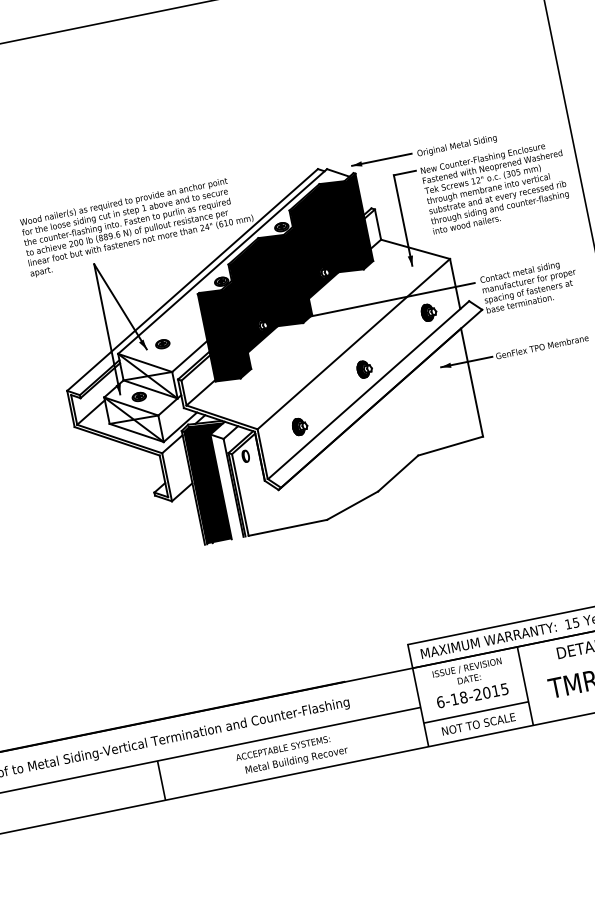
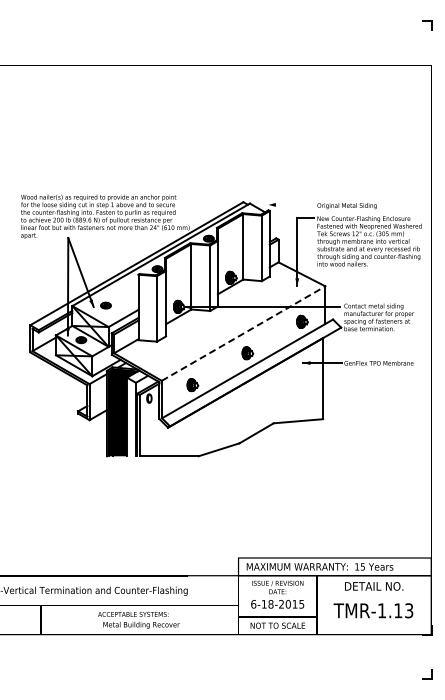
line: (381, 159) -> (290, 204), removed
fill: (284, 278) -> (203, 276), removed
line: (354, 343) -> (244, 333), solid -> dashed

